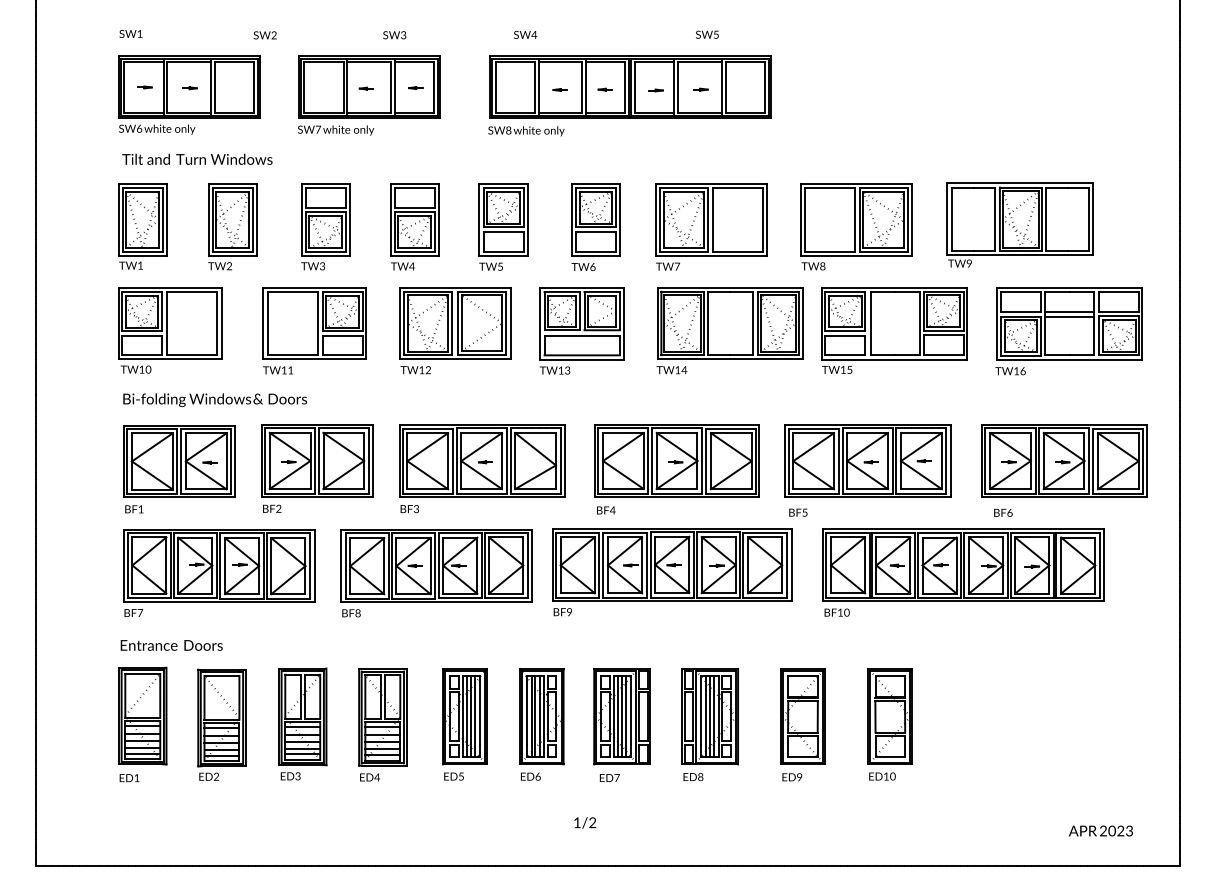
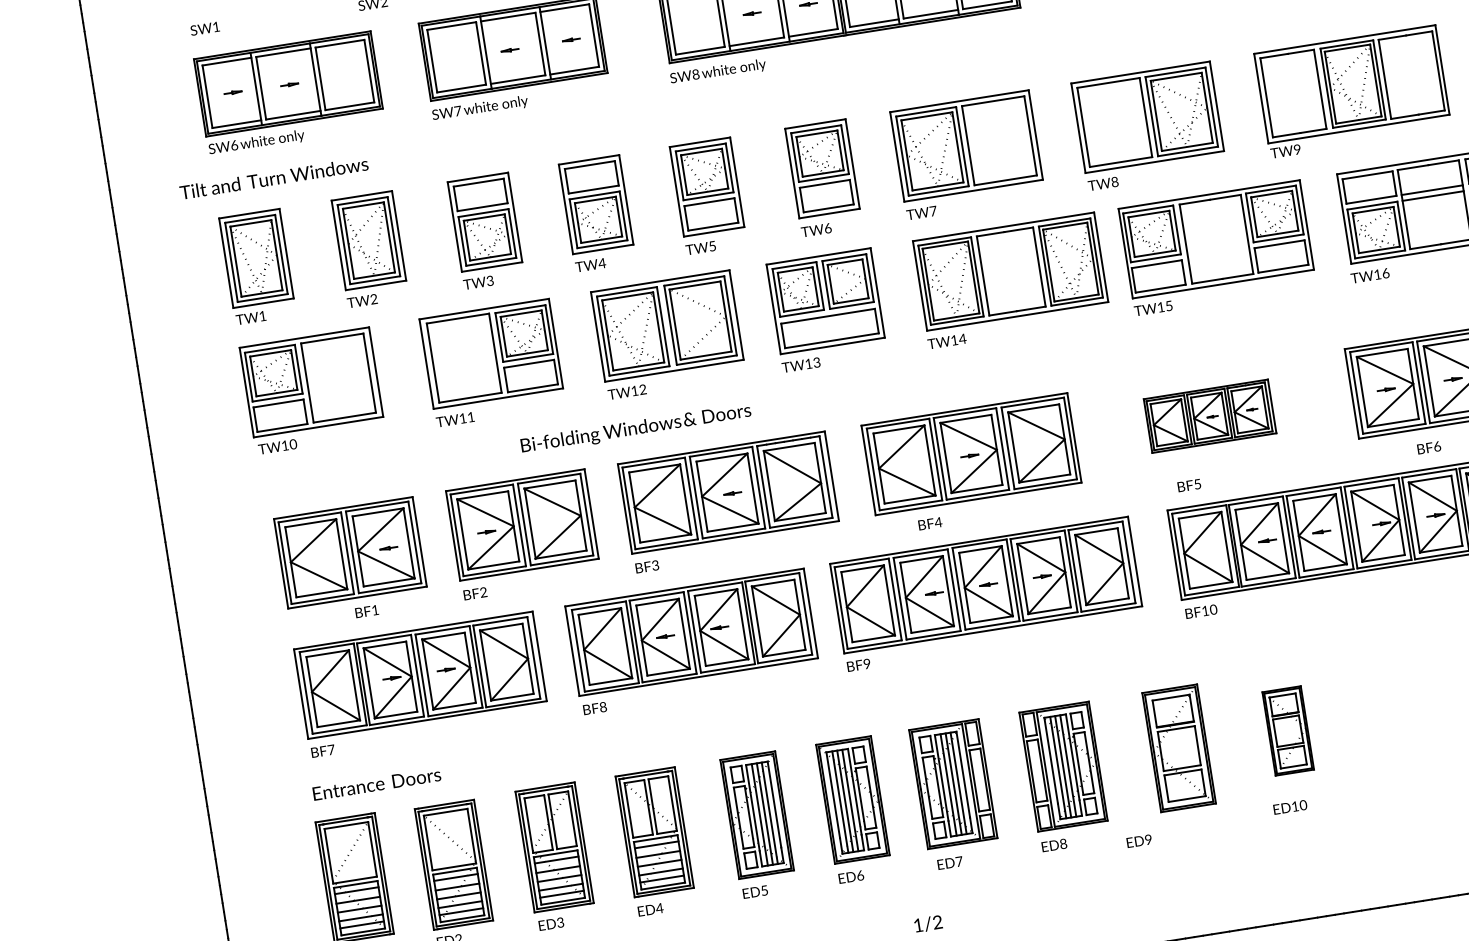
text: (197, 158) -> (274, 177), moved
text: (214, 400) -> (635, 429), moved
part: (867, 460) -> (1209, 415), size x0.6
text: (134, 509) -> (367, 611), moved
text: (606, 510) -> (930, 523), moved
text: (798, 512) -> (1189, 485), moved
text: (1003, 512) -> (1429, 447), moved
part: (889, 716) -> (1287, 730), size x0.7
text: (792, 777) -> (1139, 841), moved

